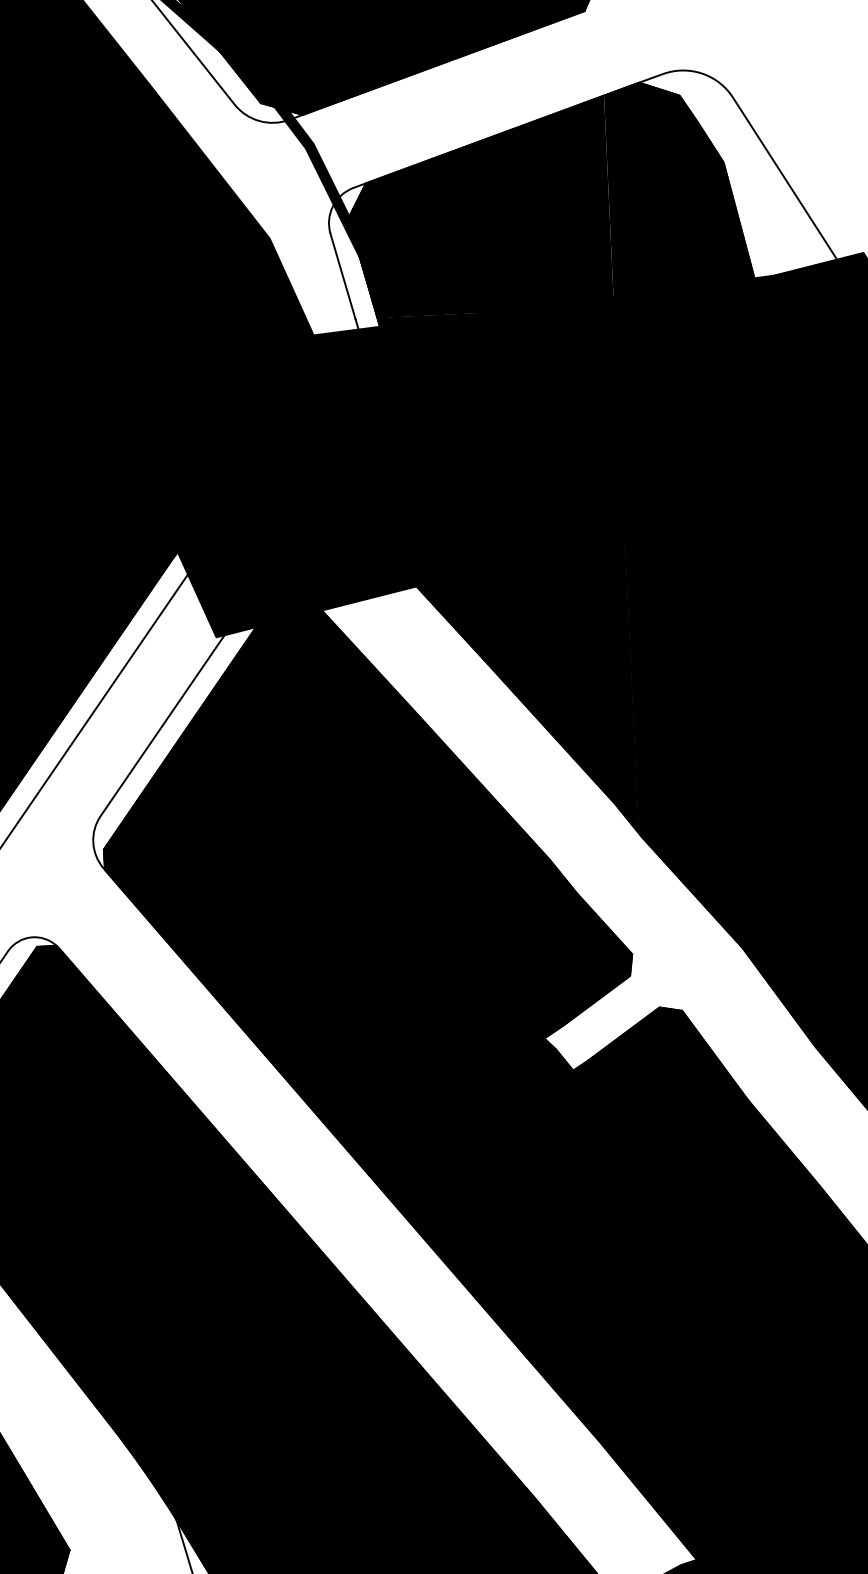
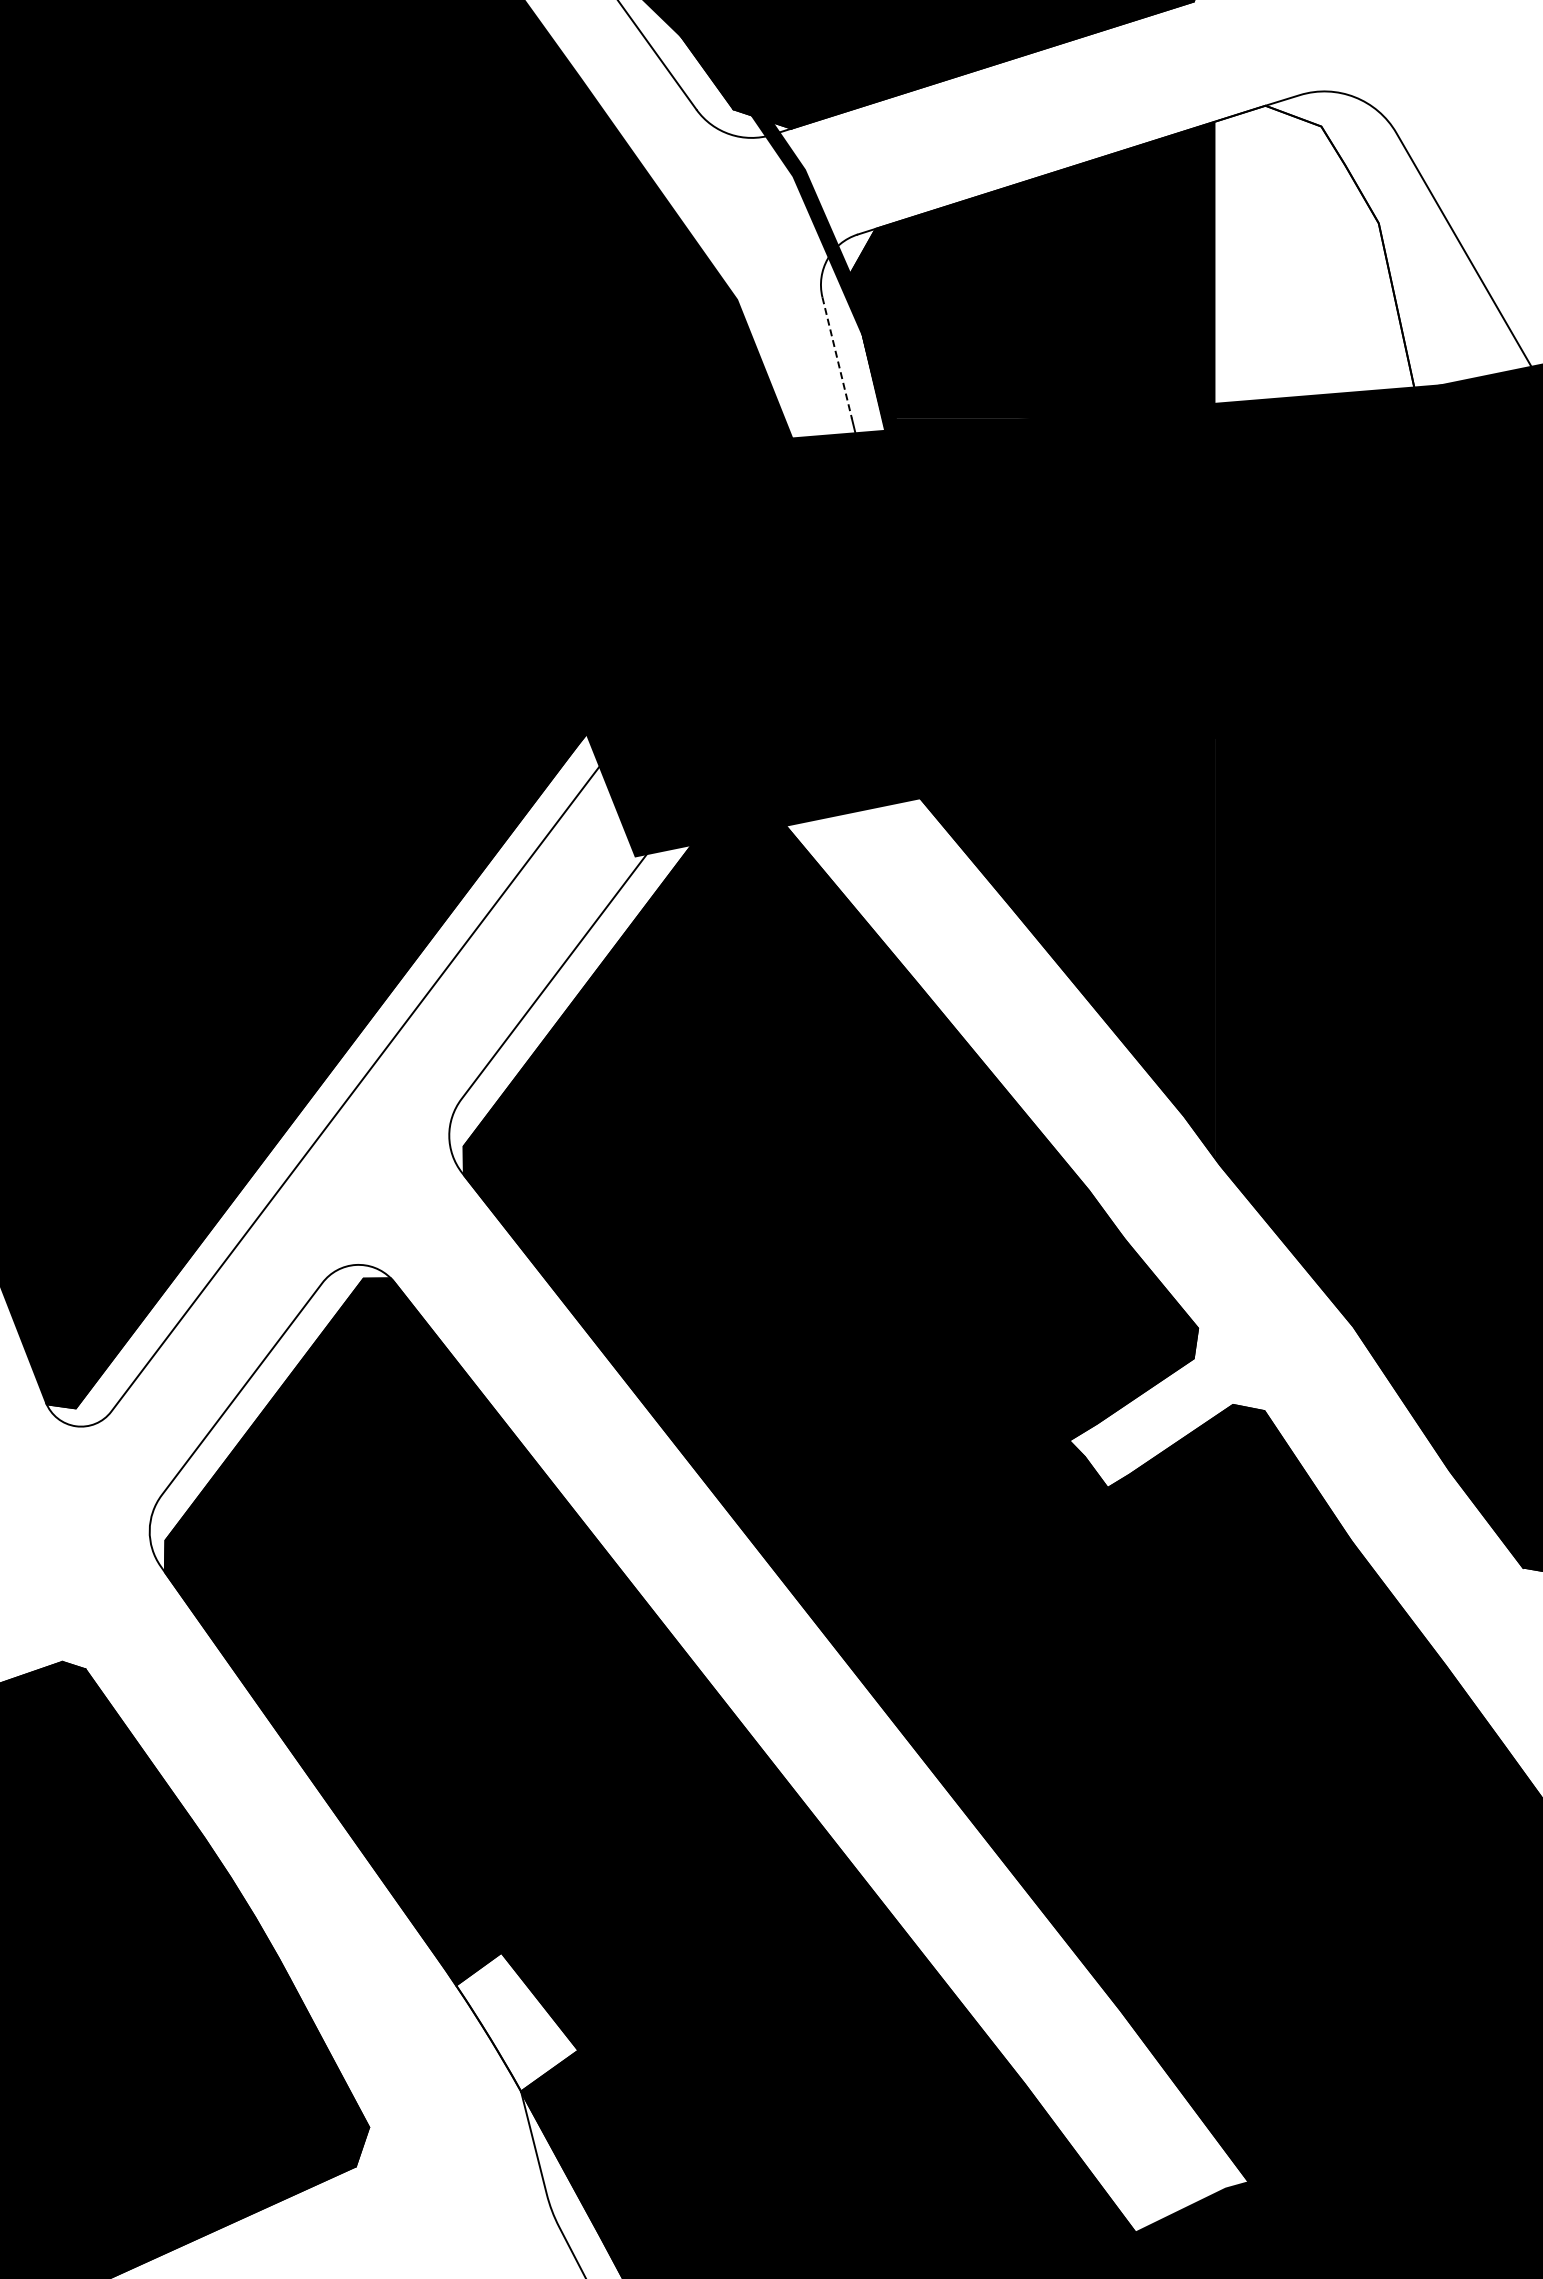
fill: (680, 191) -> (1316, 261), removed
line: (343, 276) -> (837, 358), solid -> dashed
fill: (171, 1469) -> (517, 2021), removed

